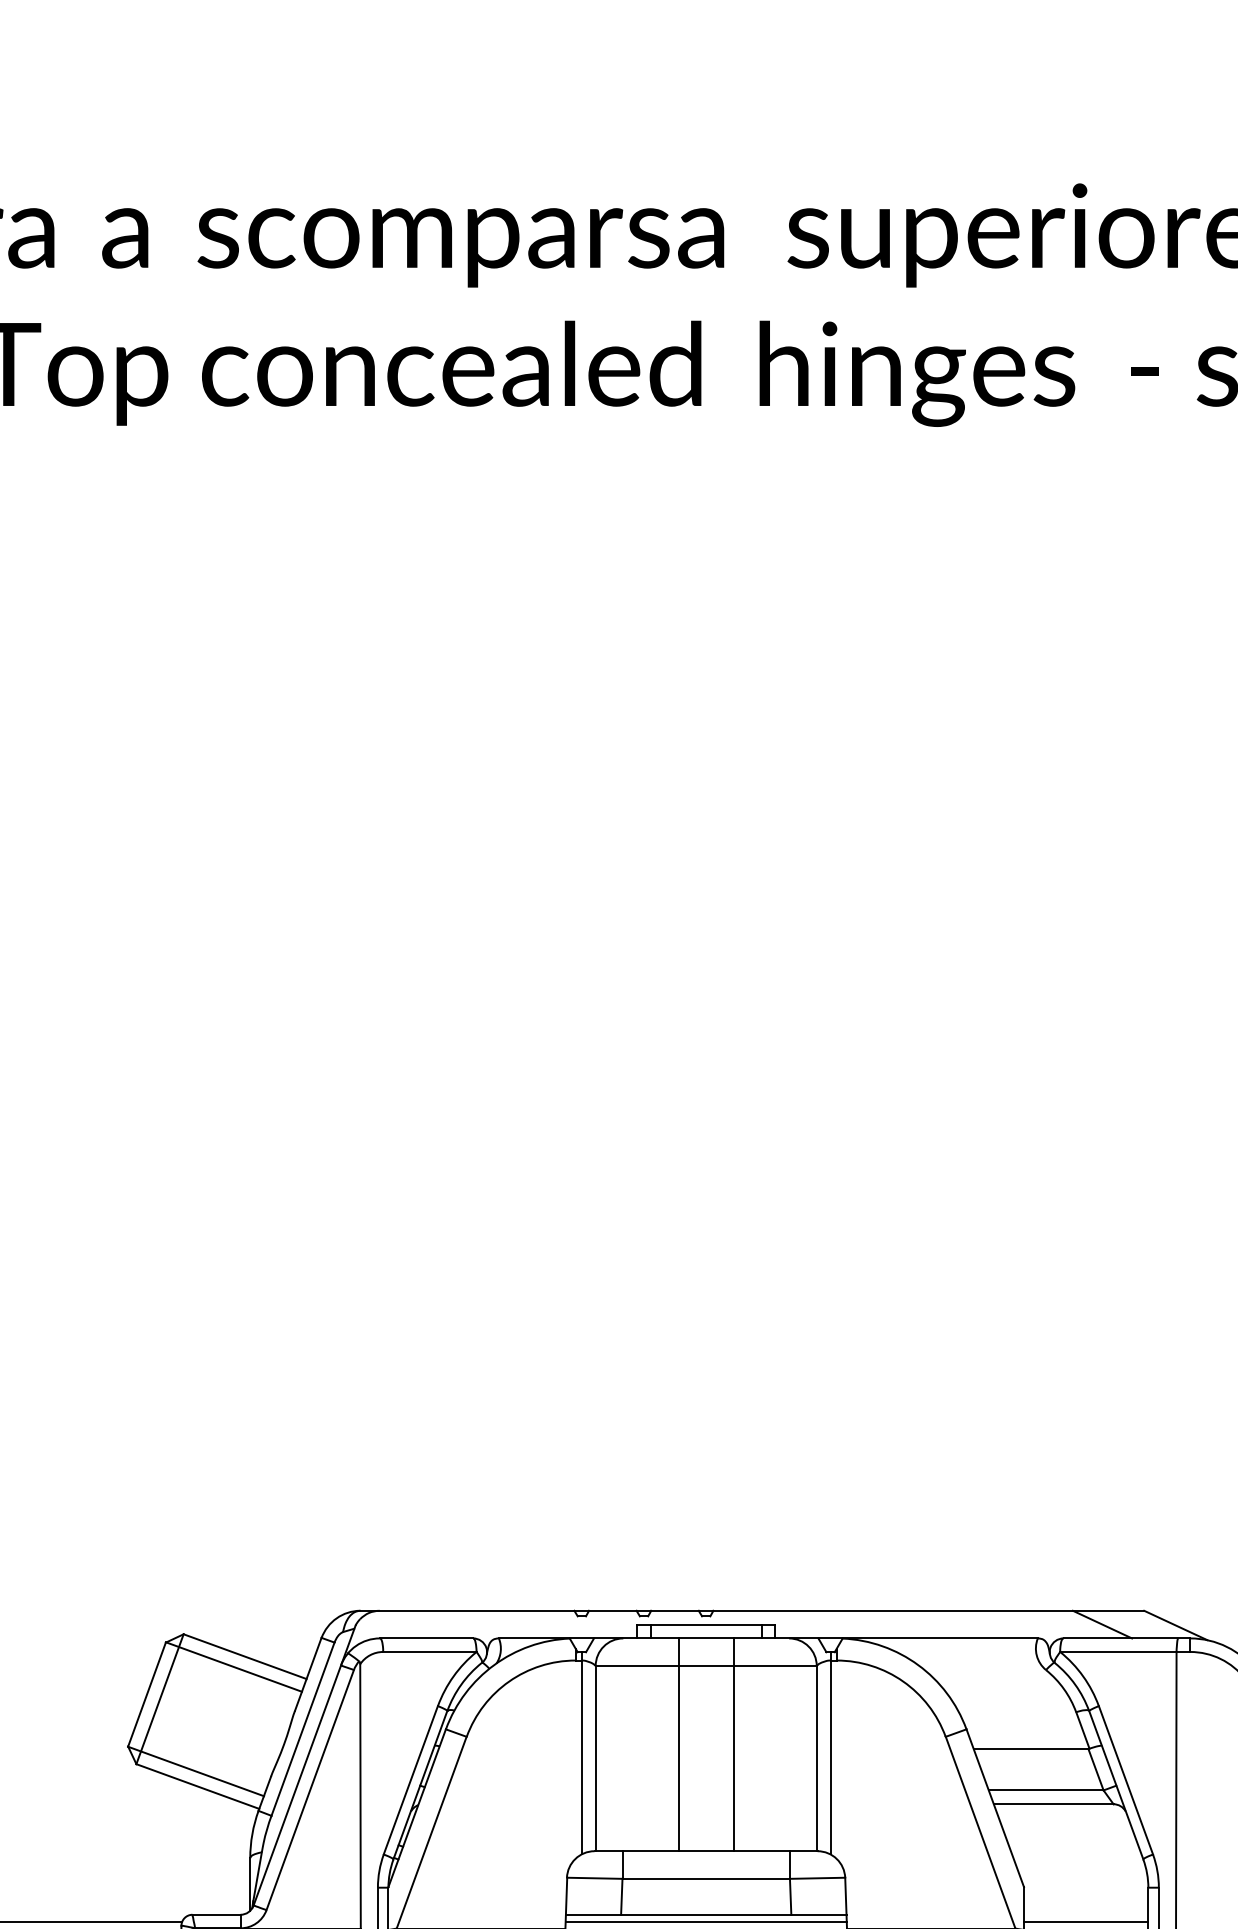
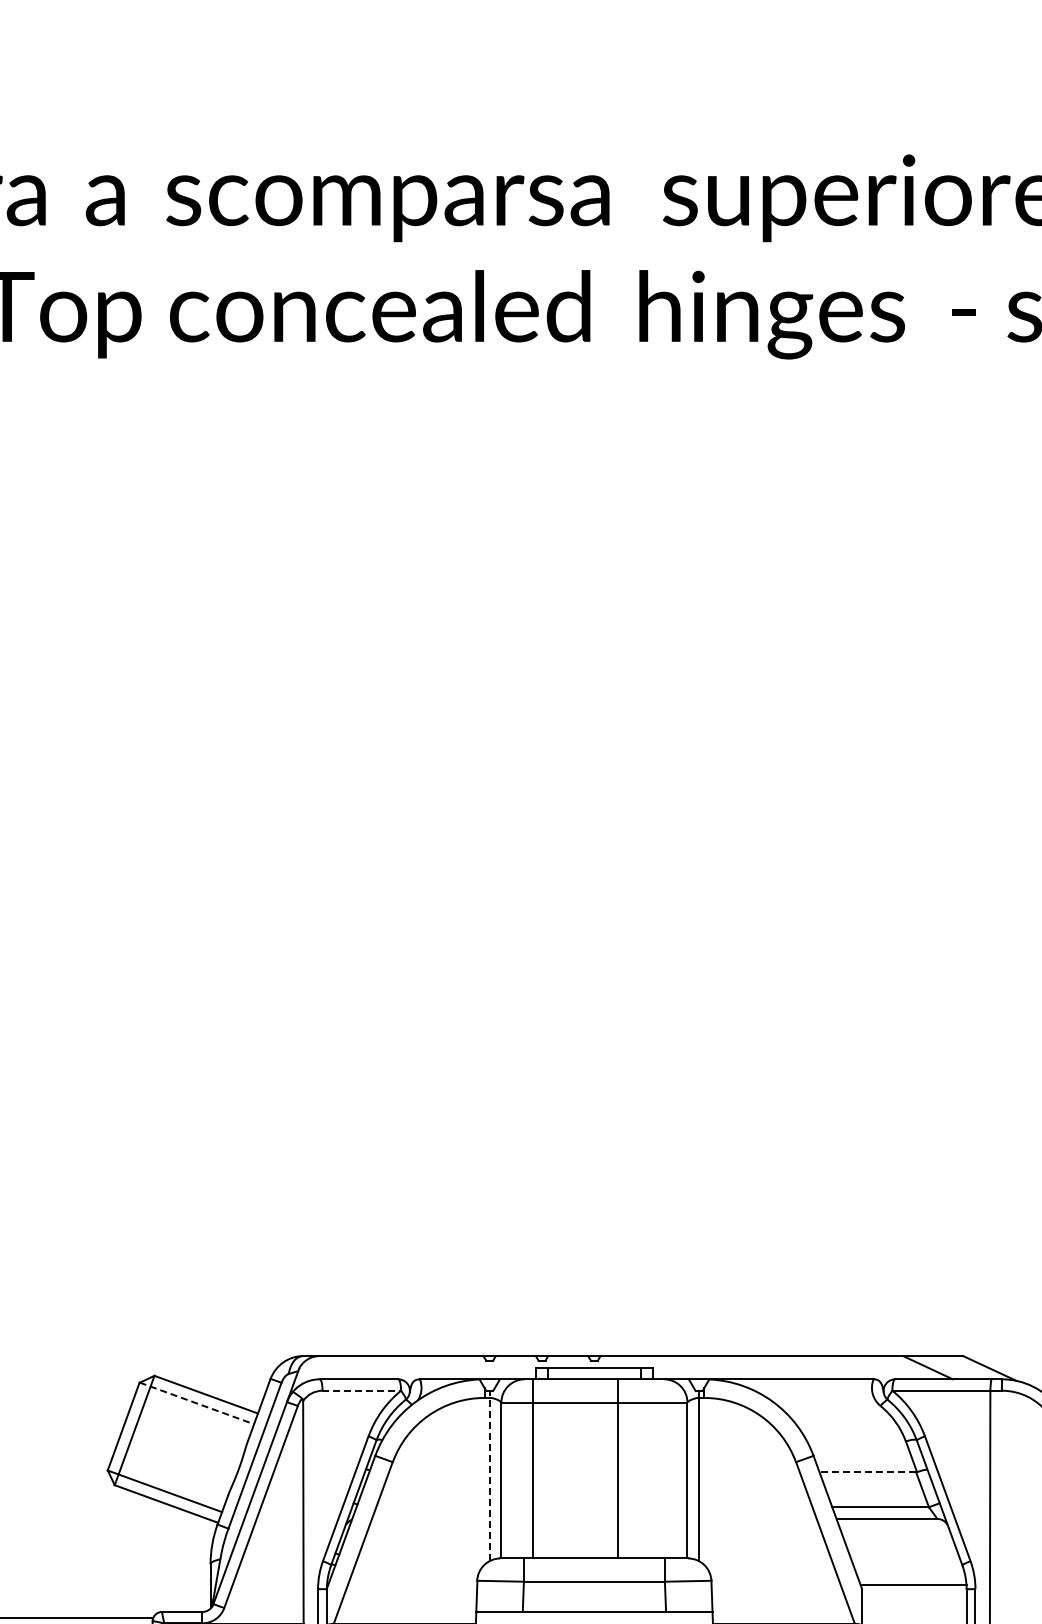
line: (430, 1651) -> (362, 1390), solid -> dashed
line: (233, 1667) -> (196, 1403), solid -> dashed
line: (678, 1744) -> (533, 1468), moved
line: (1030, 1749) -> (867, 1472), solid -> dashed
line: (581, 1752) -> (489, 1475), solid -> dashed
line: (706, 1921) -> (594, 1617), removed
line: (1085, 1921) -> (913, 1584), moved

